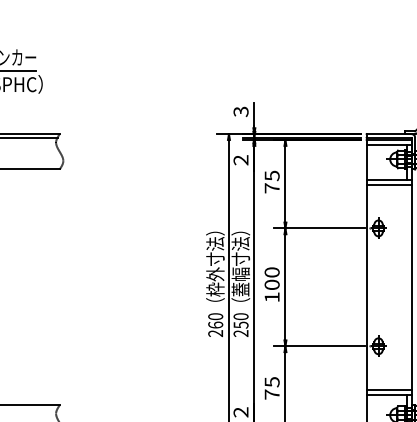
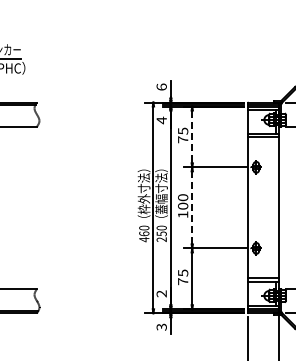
text: (240, 110) -> (161, 86), 3 -> 6
text: (240, 160) -> (161, 120), 2 -> 4
line: (285, 185) -> (192, 137), solid -> dashed
line: (285, 288) -> (192, 208), solid -> dashed
text: (216, 333) -> (144, 239), 260 -> 460

